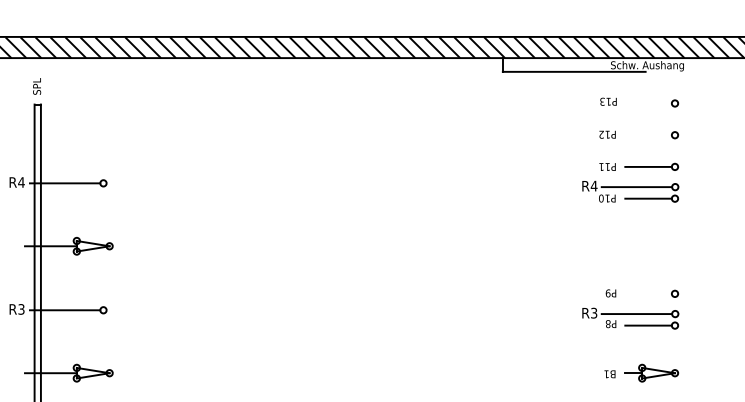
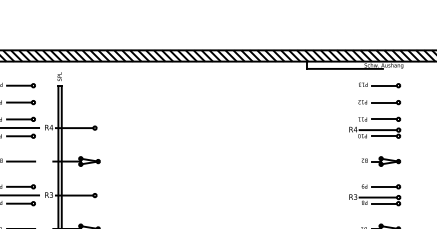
line: (648, 103) -> (384, 85), added
line: (648, 135) -> (384, 102), added
part: (642, 246) -> (381, 161), added
line: (648, 293) -> (384, 186), added

